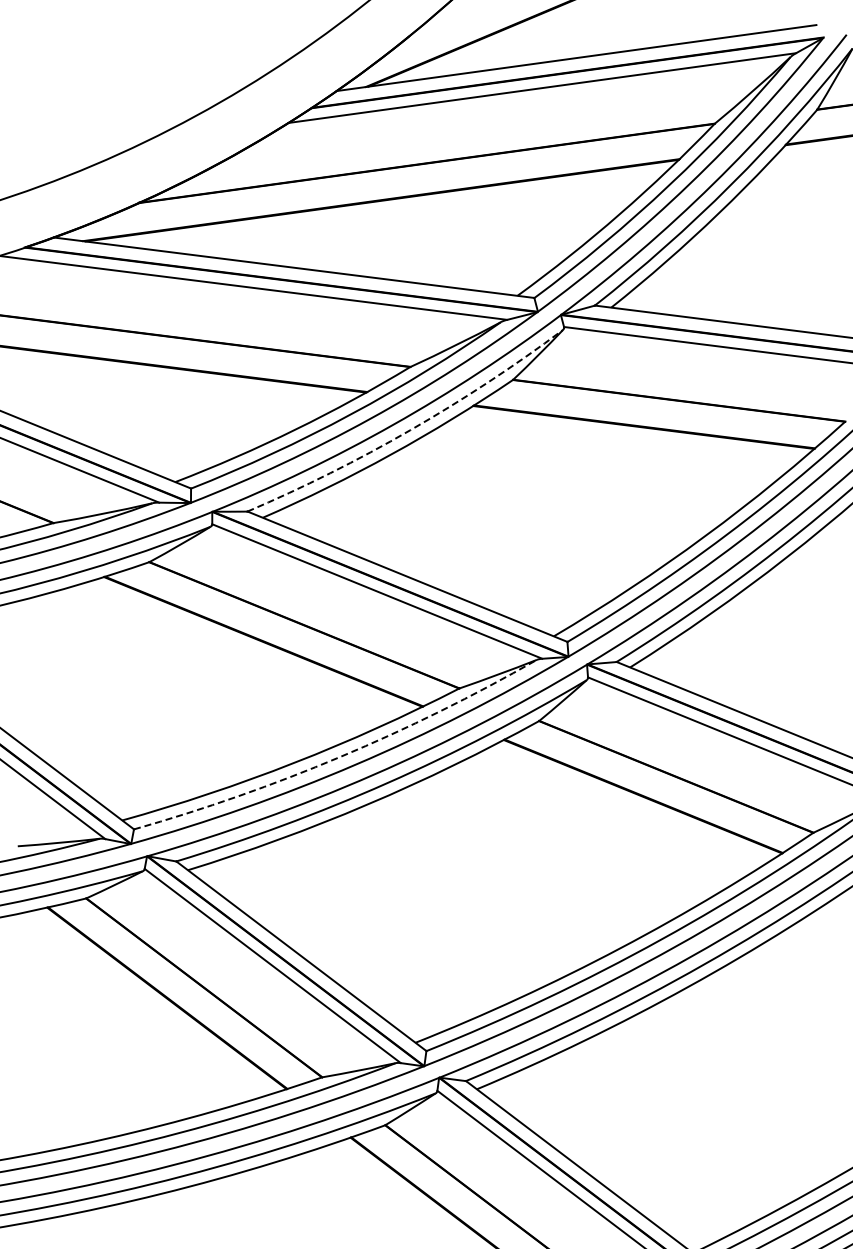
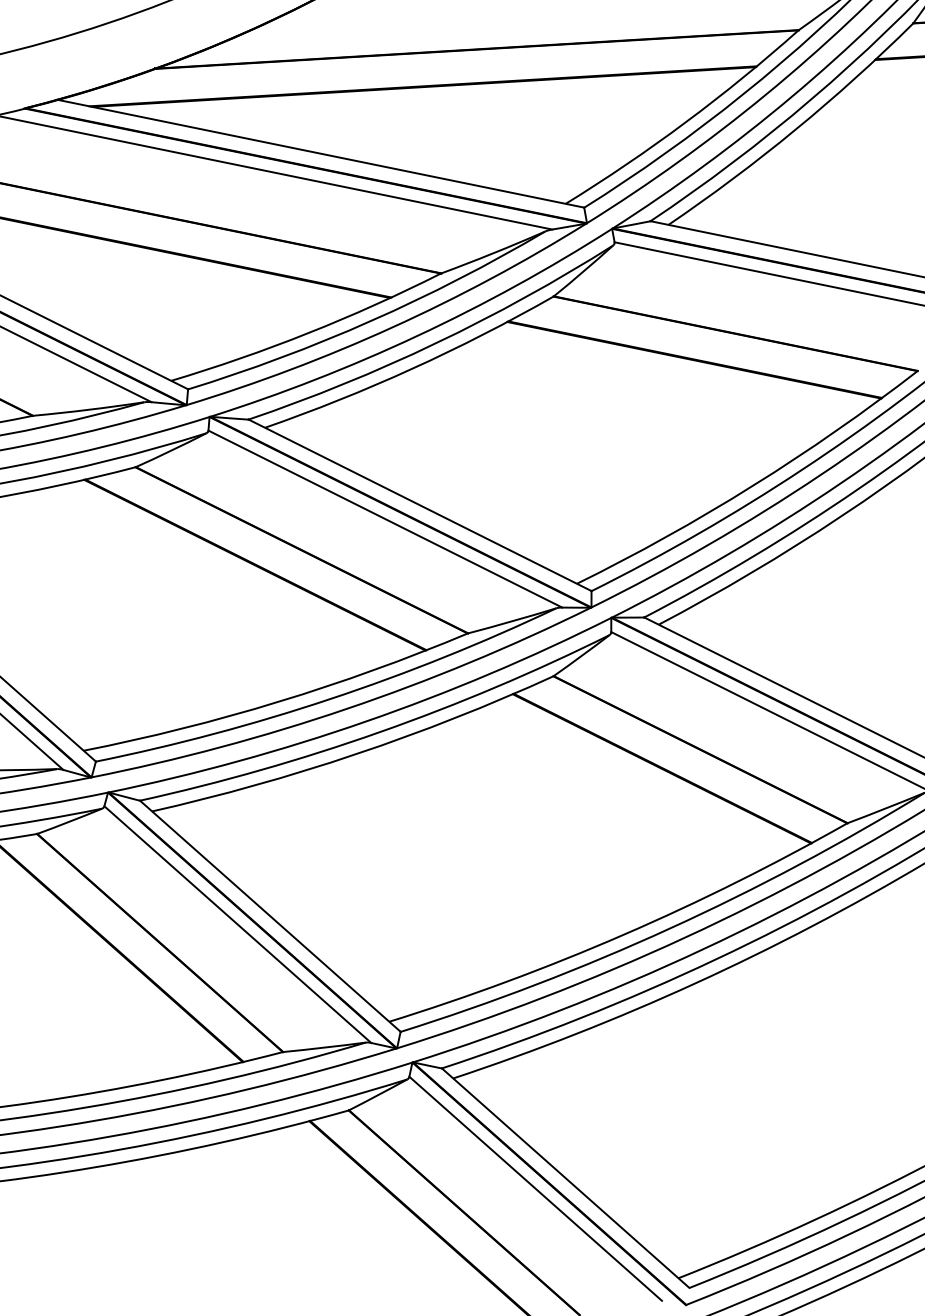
arc: (410, 430) -> (435, 343), dashed -> solid
arc: (340, 756) -> (330, 698), dashed -> solid

